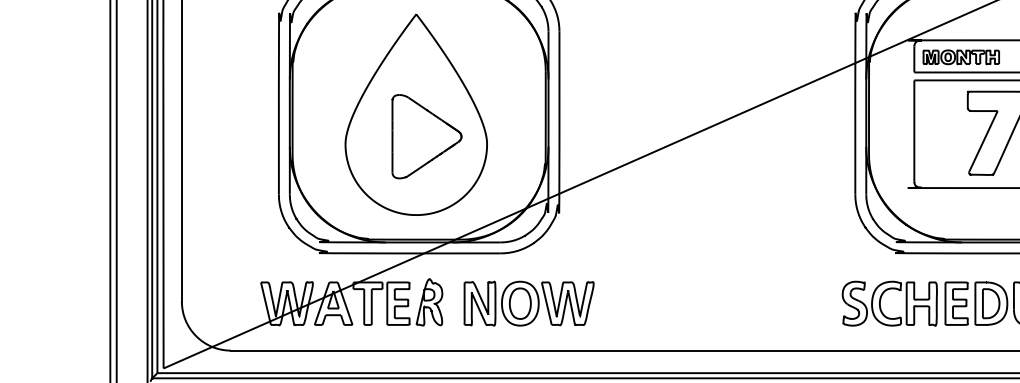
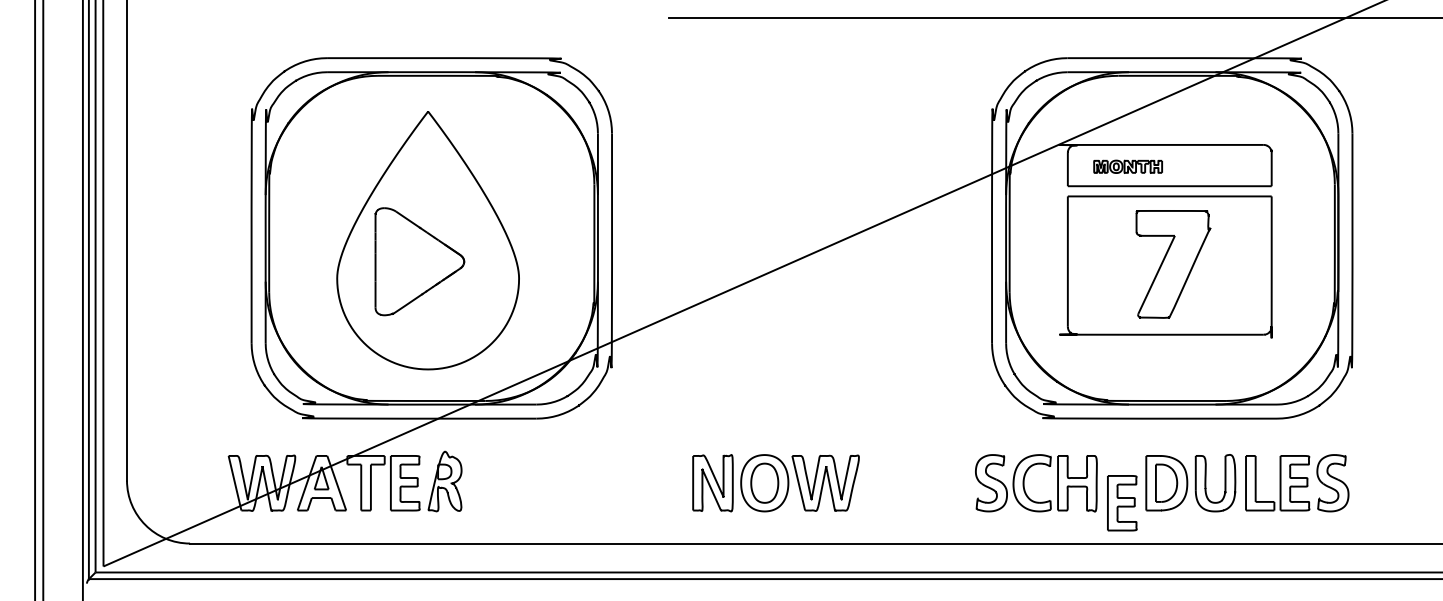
part: (960, 57) -> (1127, 166), size x0.7
part: (426, 136) -> (419, 261), moved
part: (528, 303) -> (775, 483), moved
part: (956, 303) -> (1122, 503), moved

